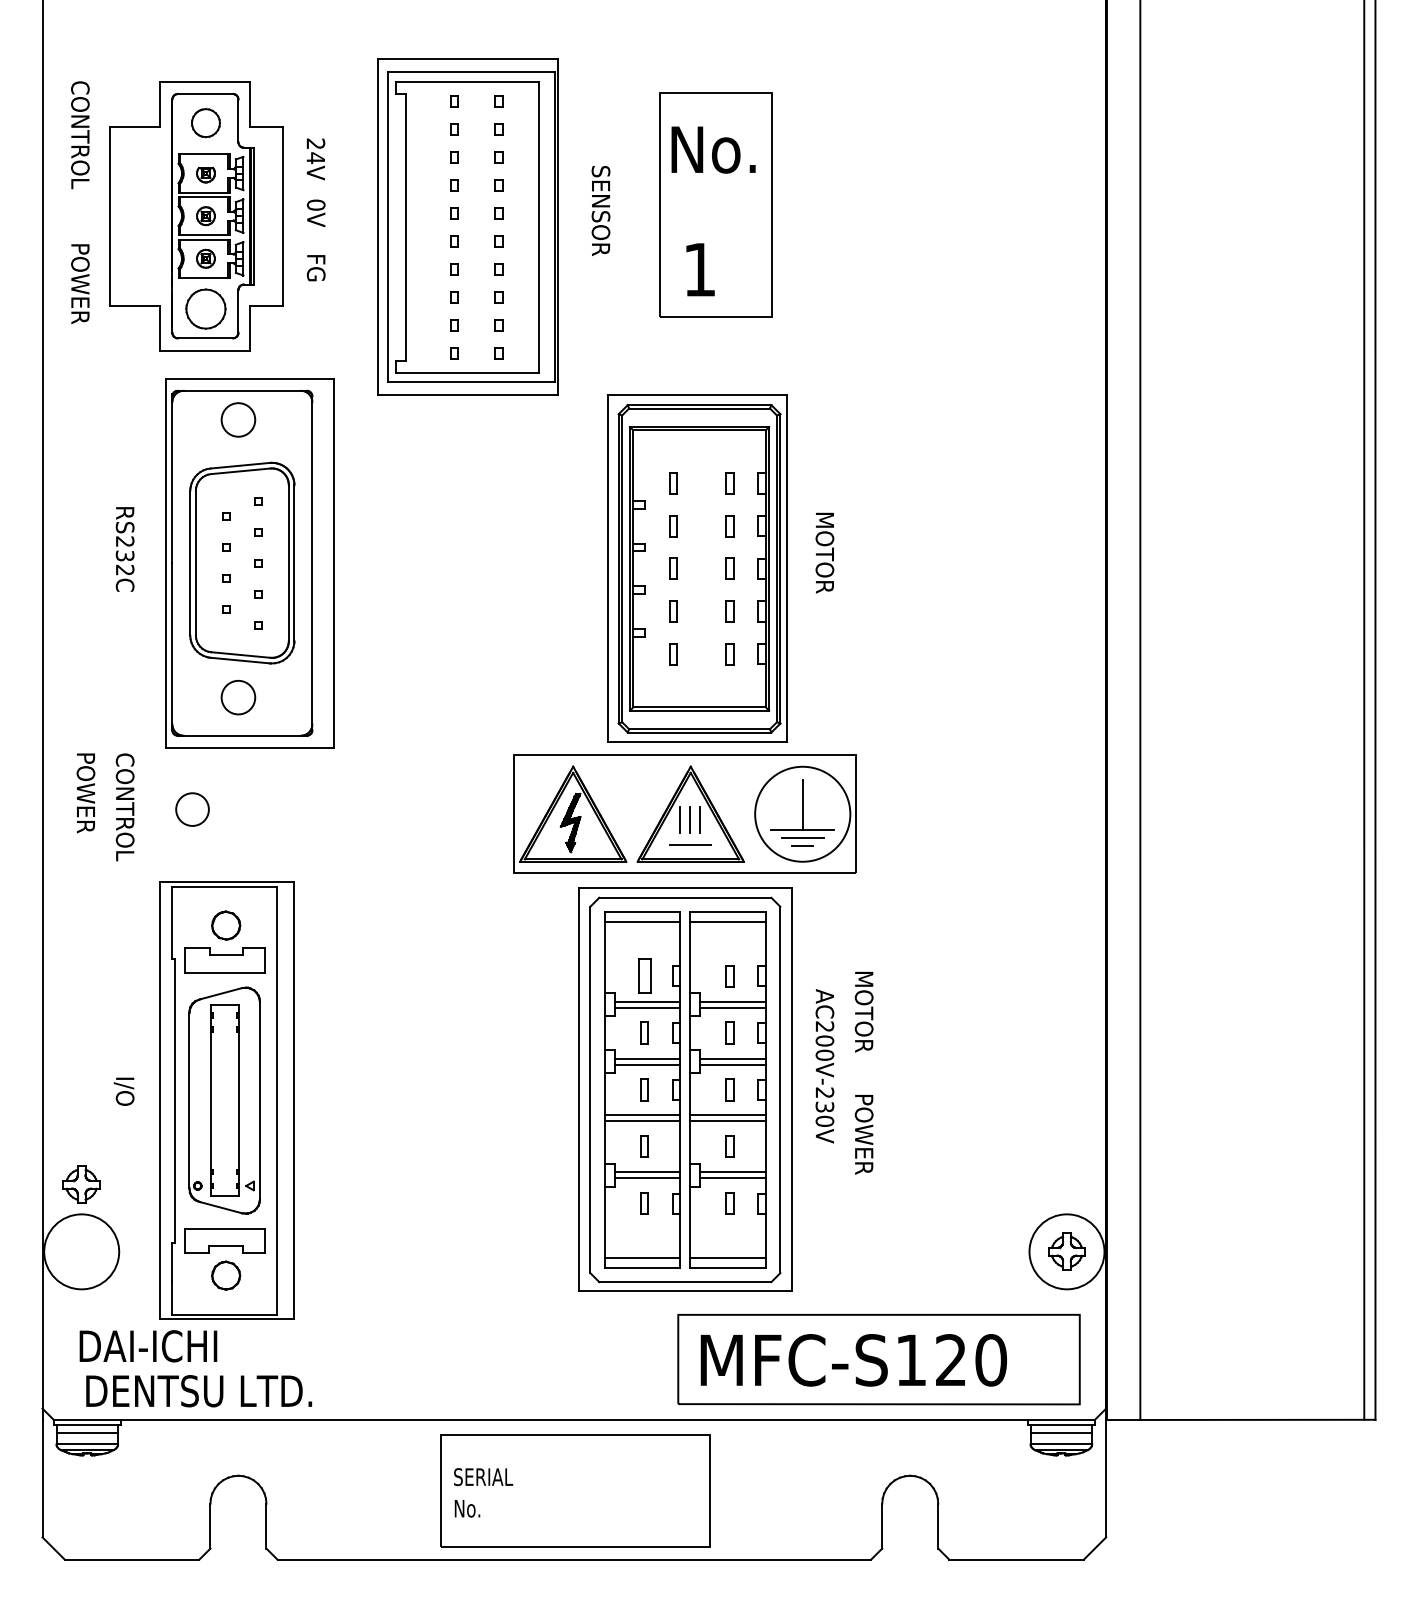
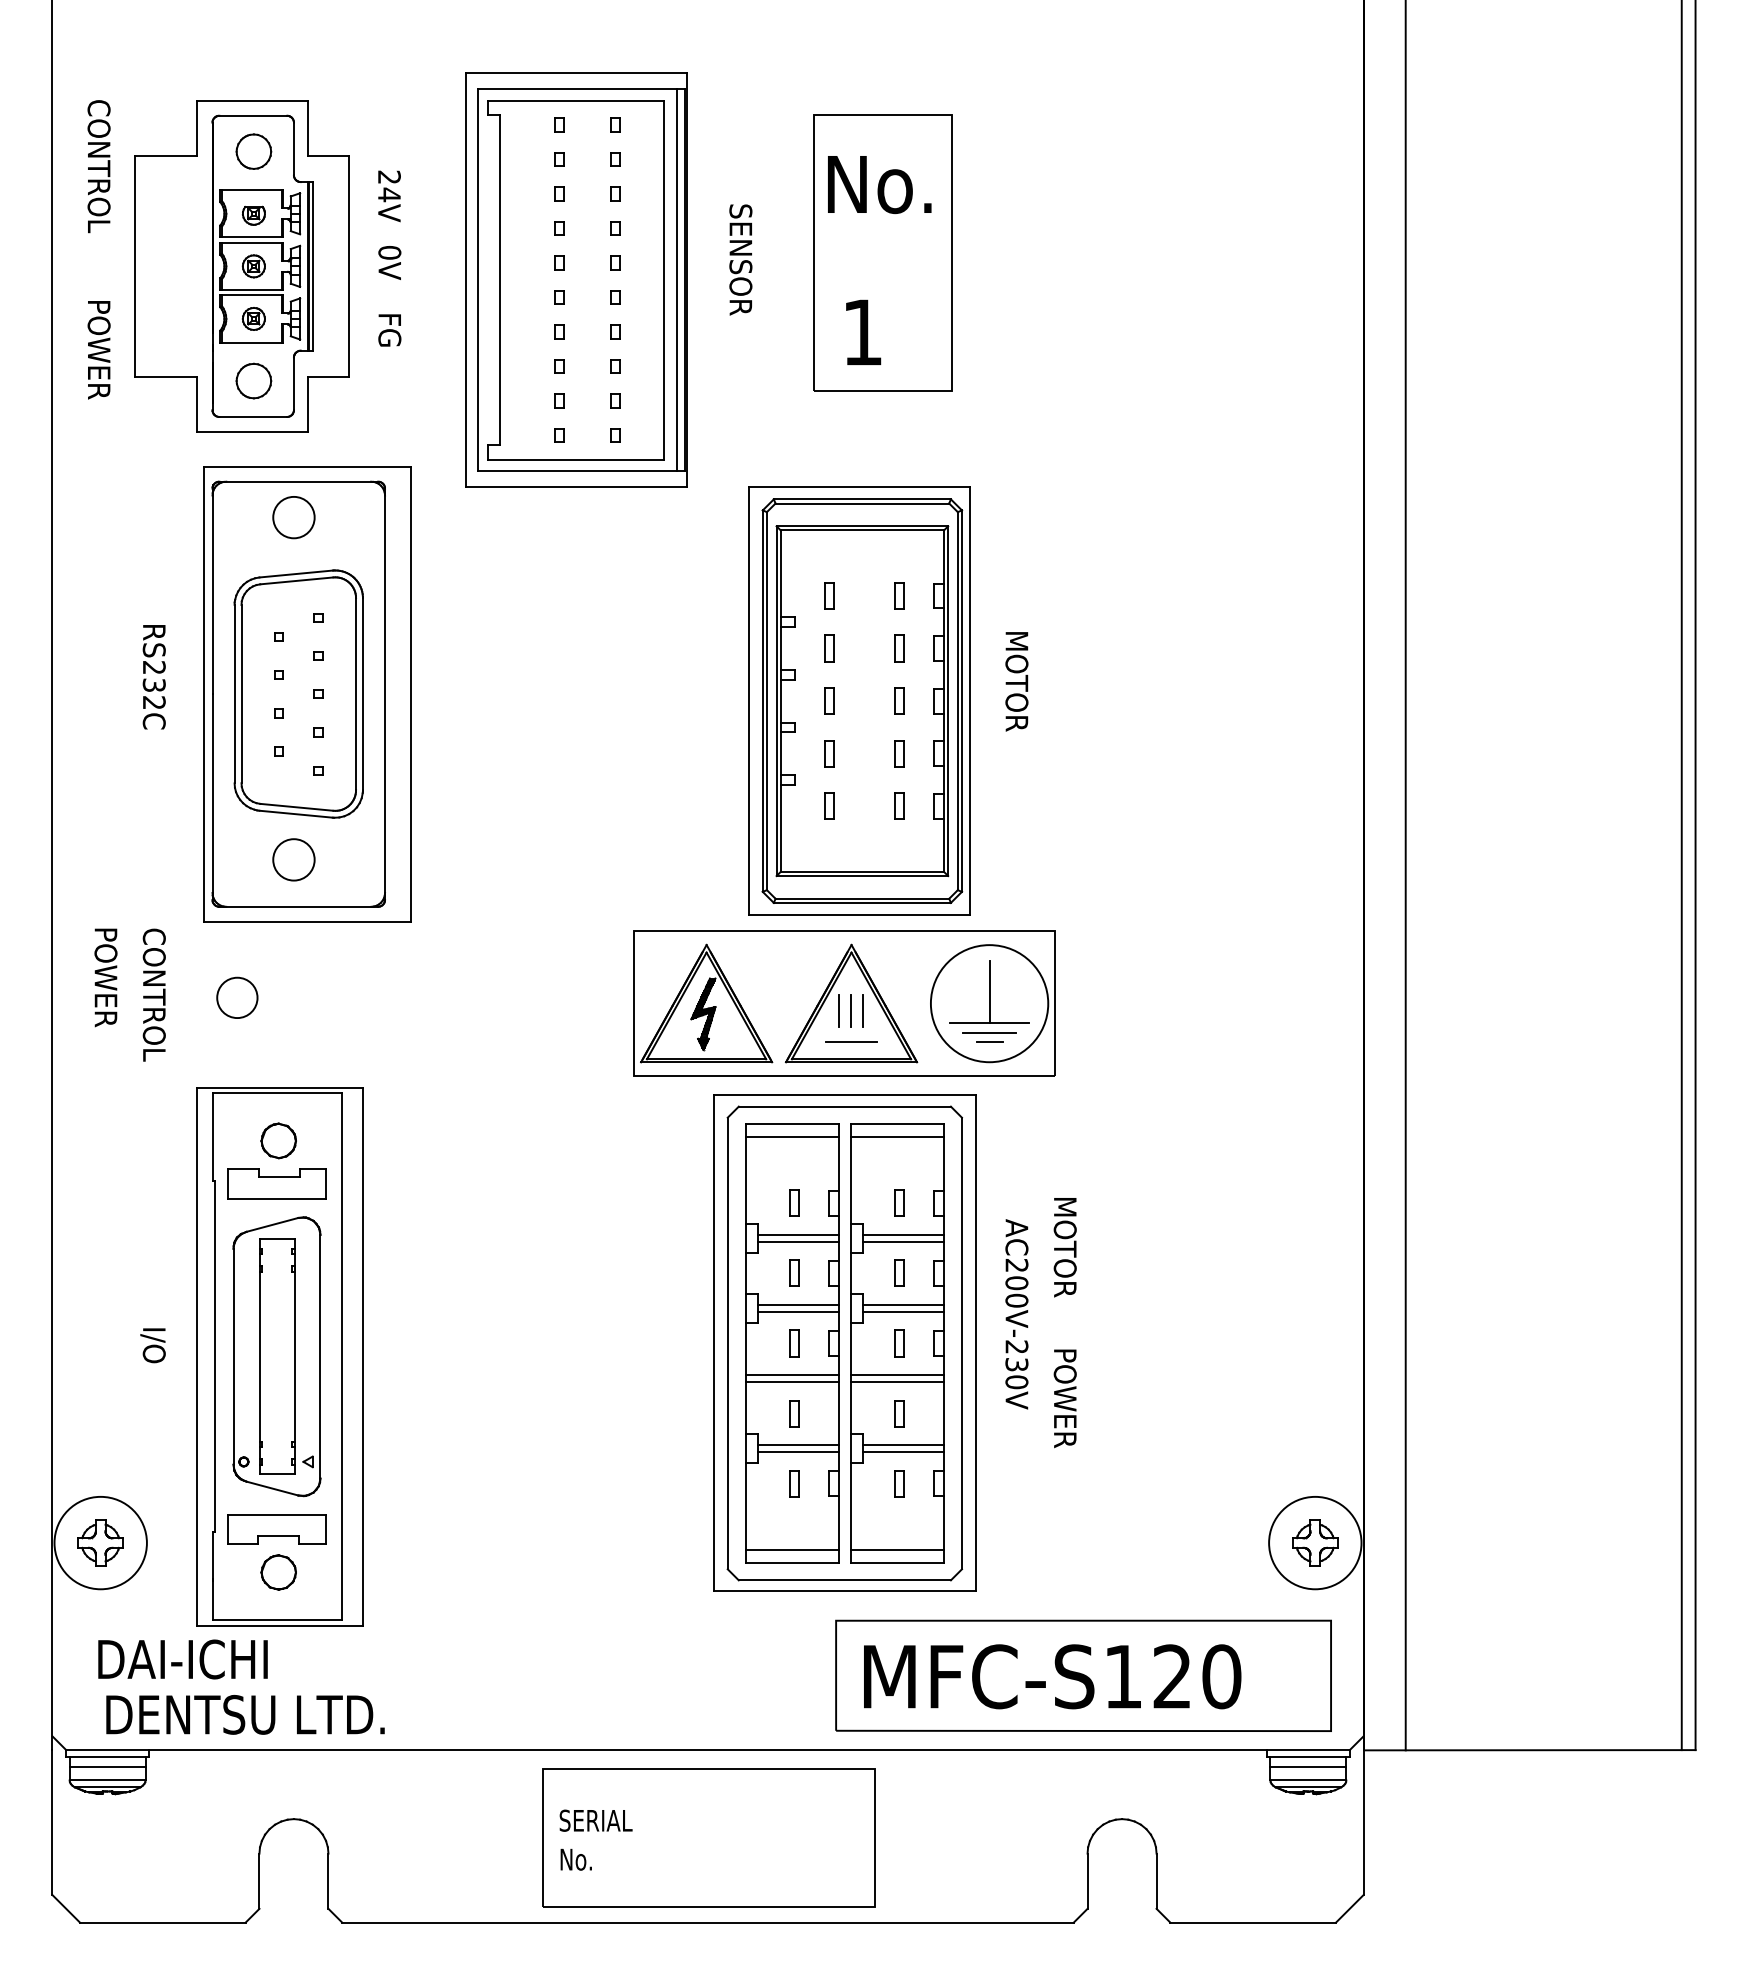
line: (549, 227) -> (677, 280), added
part: (205, 309) -> (253, 381), size x0.71
part: (644, 976) -> (794, 1203), size x0.62
part: (81, 1184) -> (100, 1542), moved

